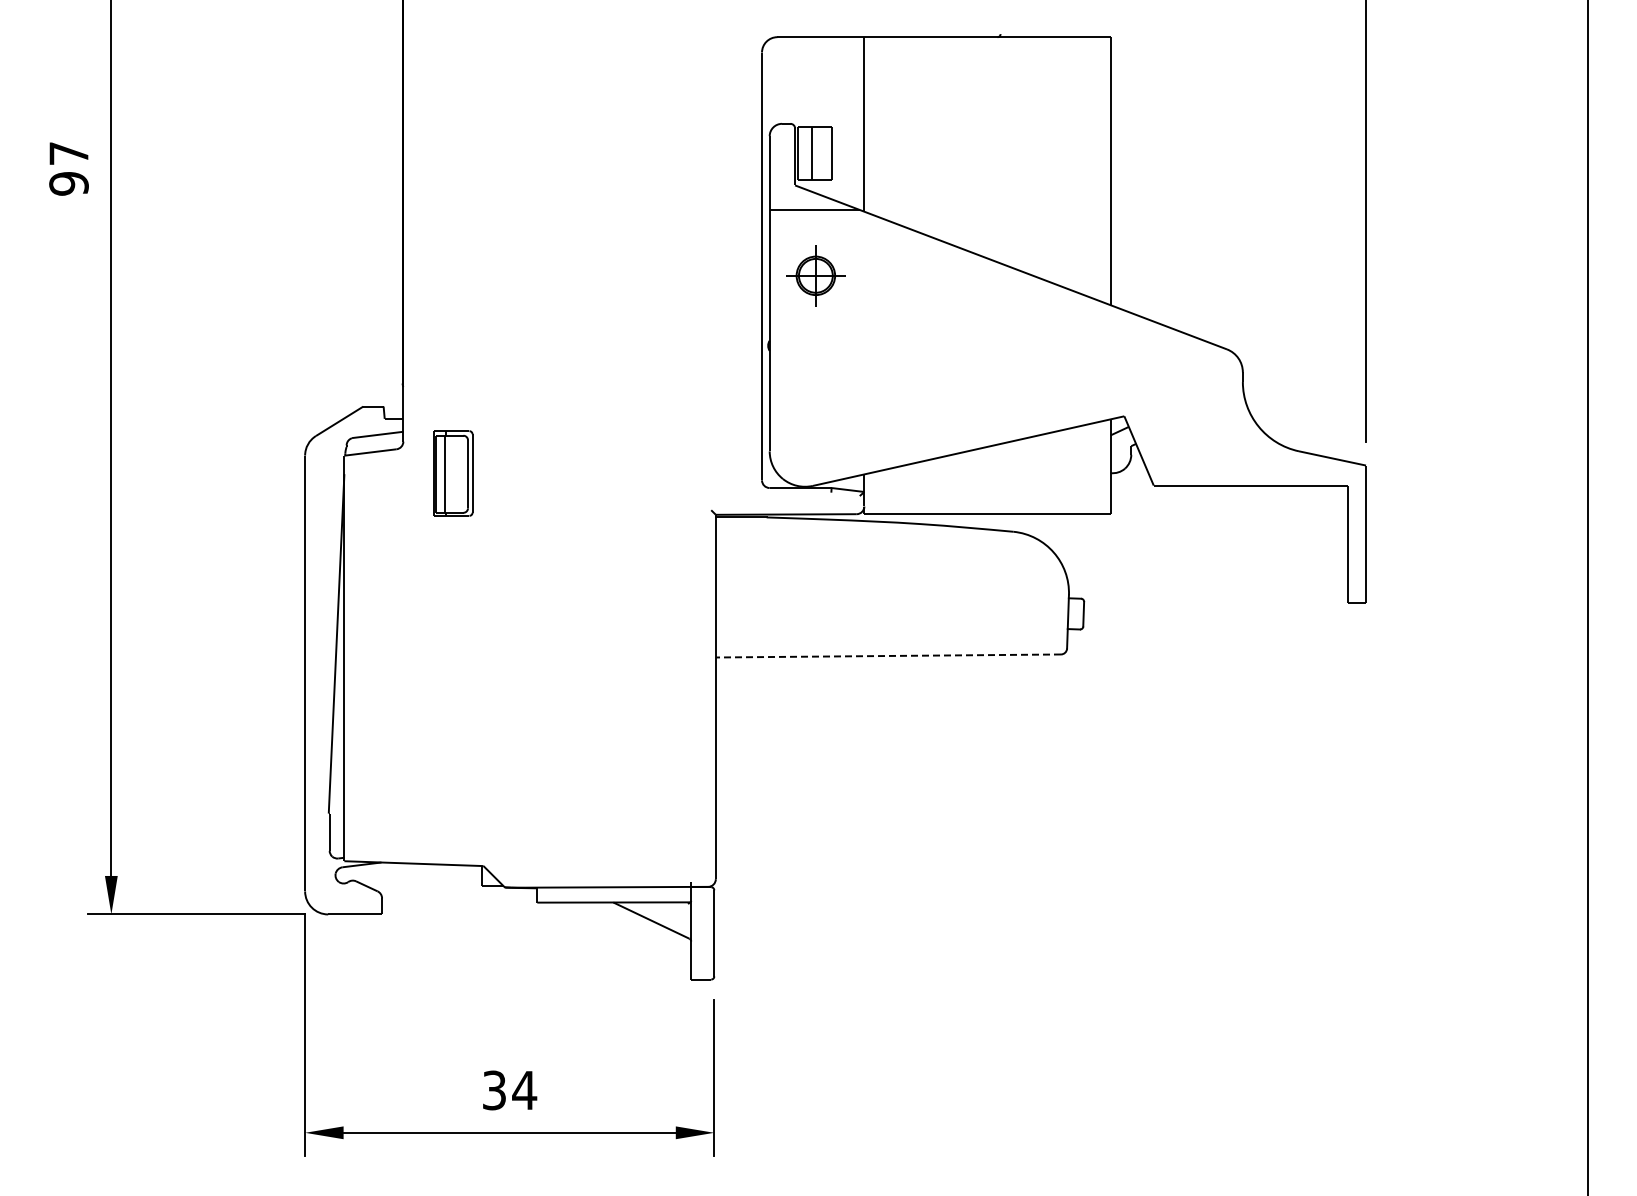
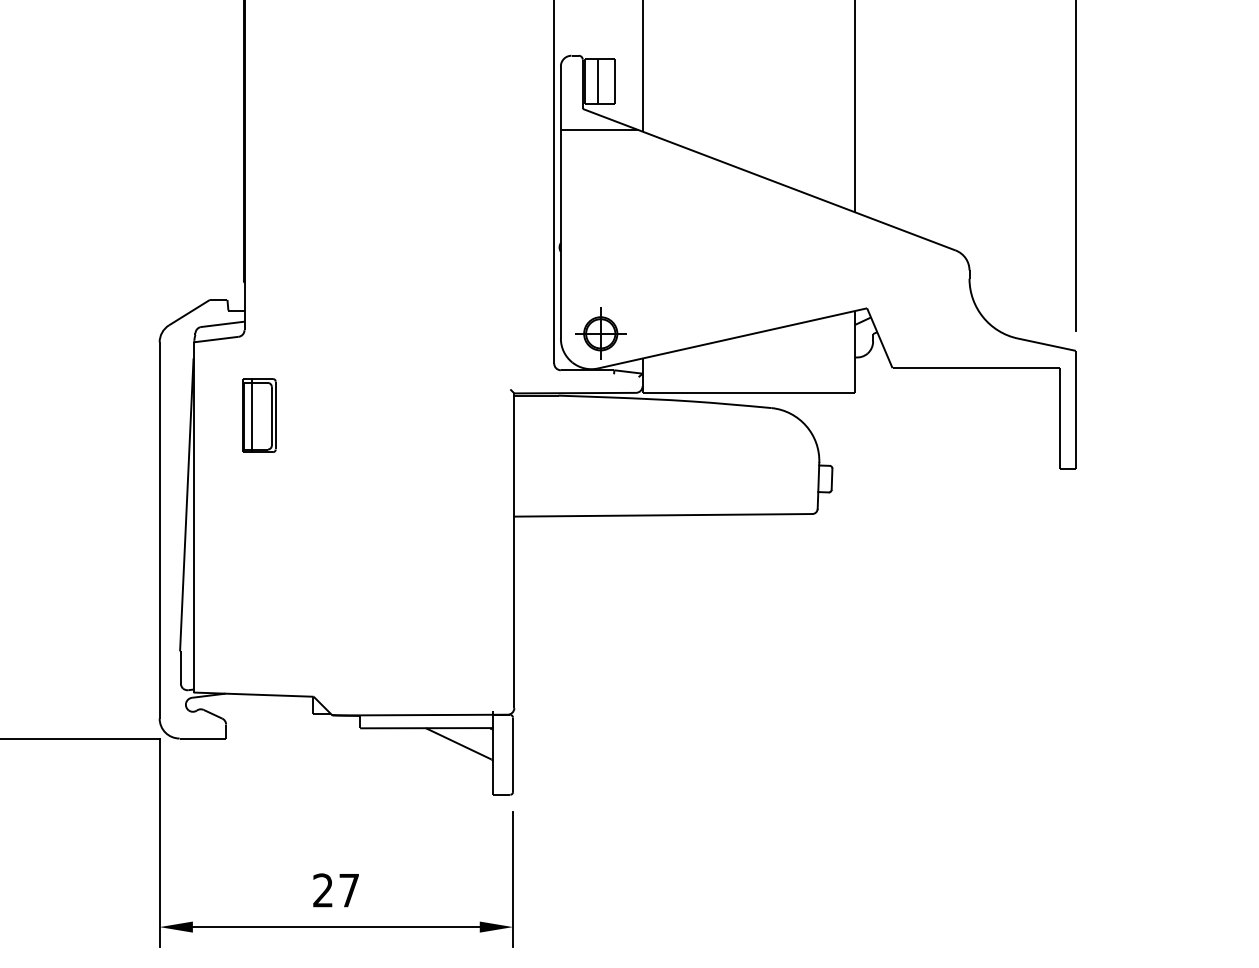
part: (815, 275) -> (600, 333), moved
part: (453, 473) -> (259, 415), moved
line: (888, 655) -> (663, 514), dashed -> solid
text: (510, 1090) -> (337, 890), 34 -> 27

